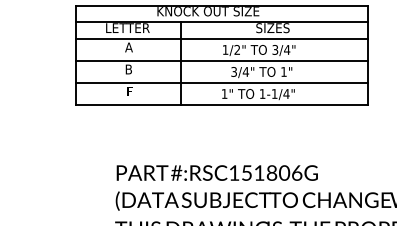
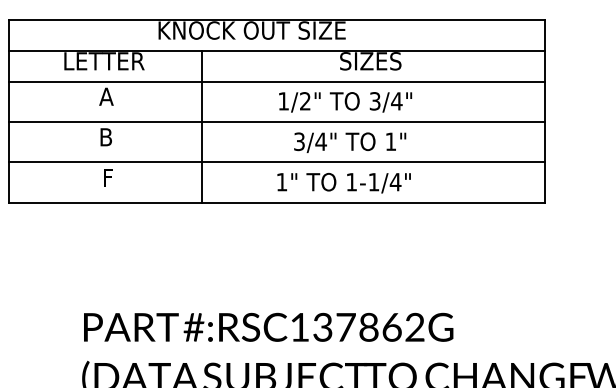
text: (271, 172) -> (368, 326), #:RSC151806G -> #:RSC137862G

